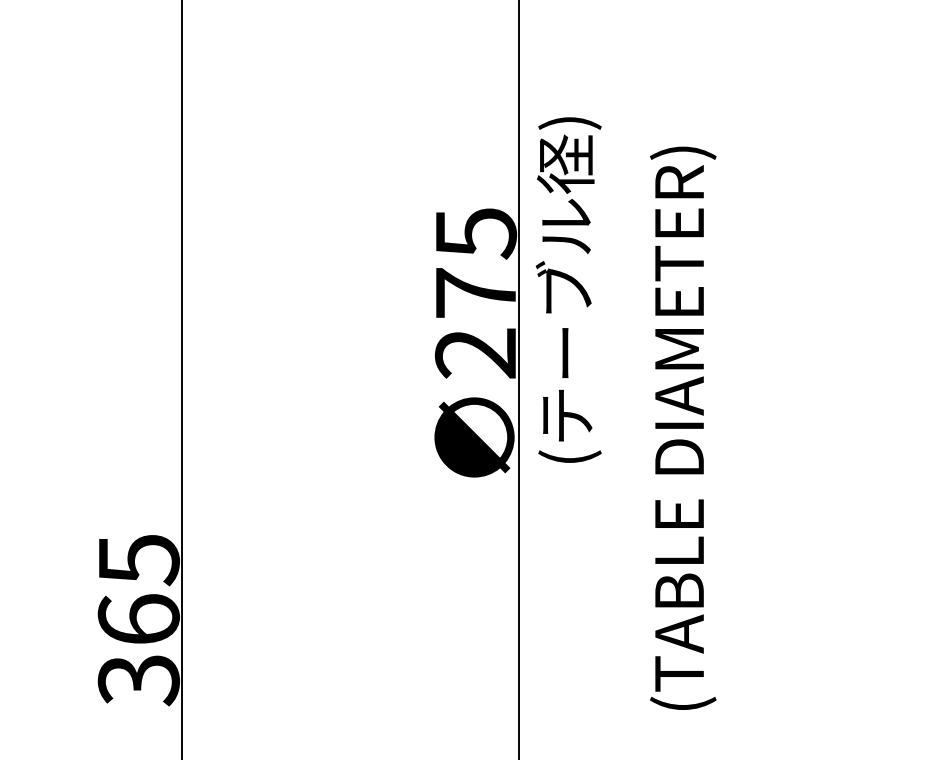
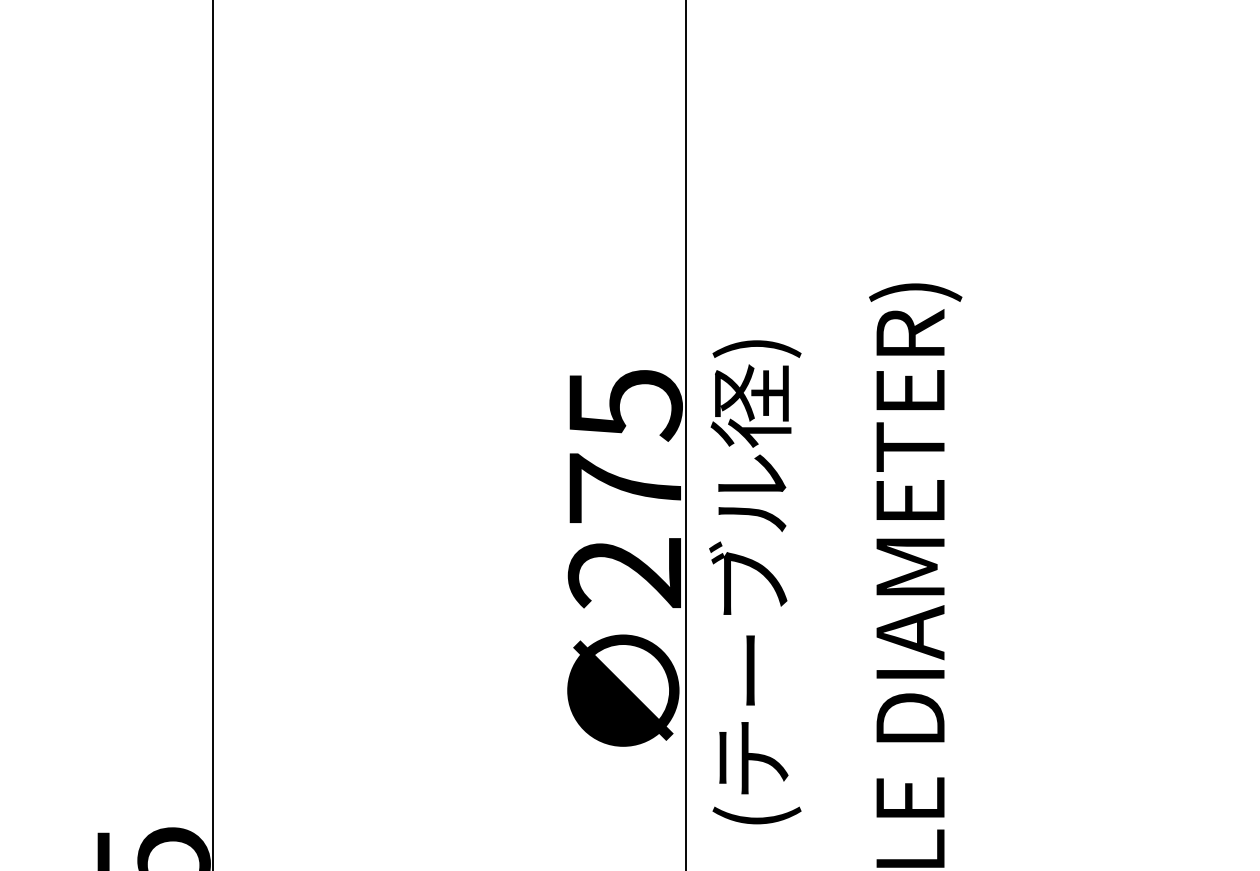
text: (568, 289) -> (754, 581), moved

